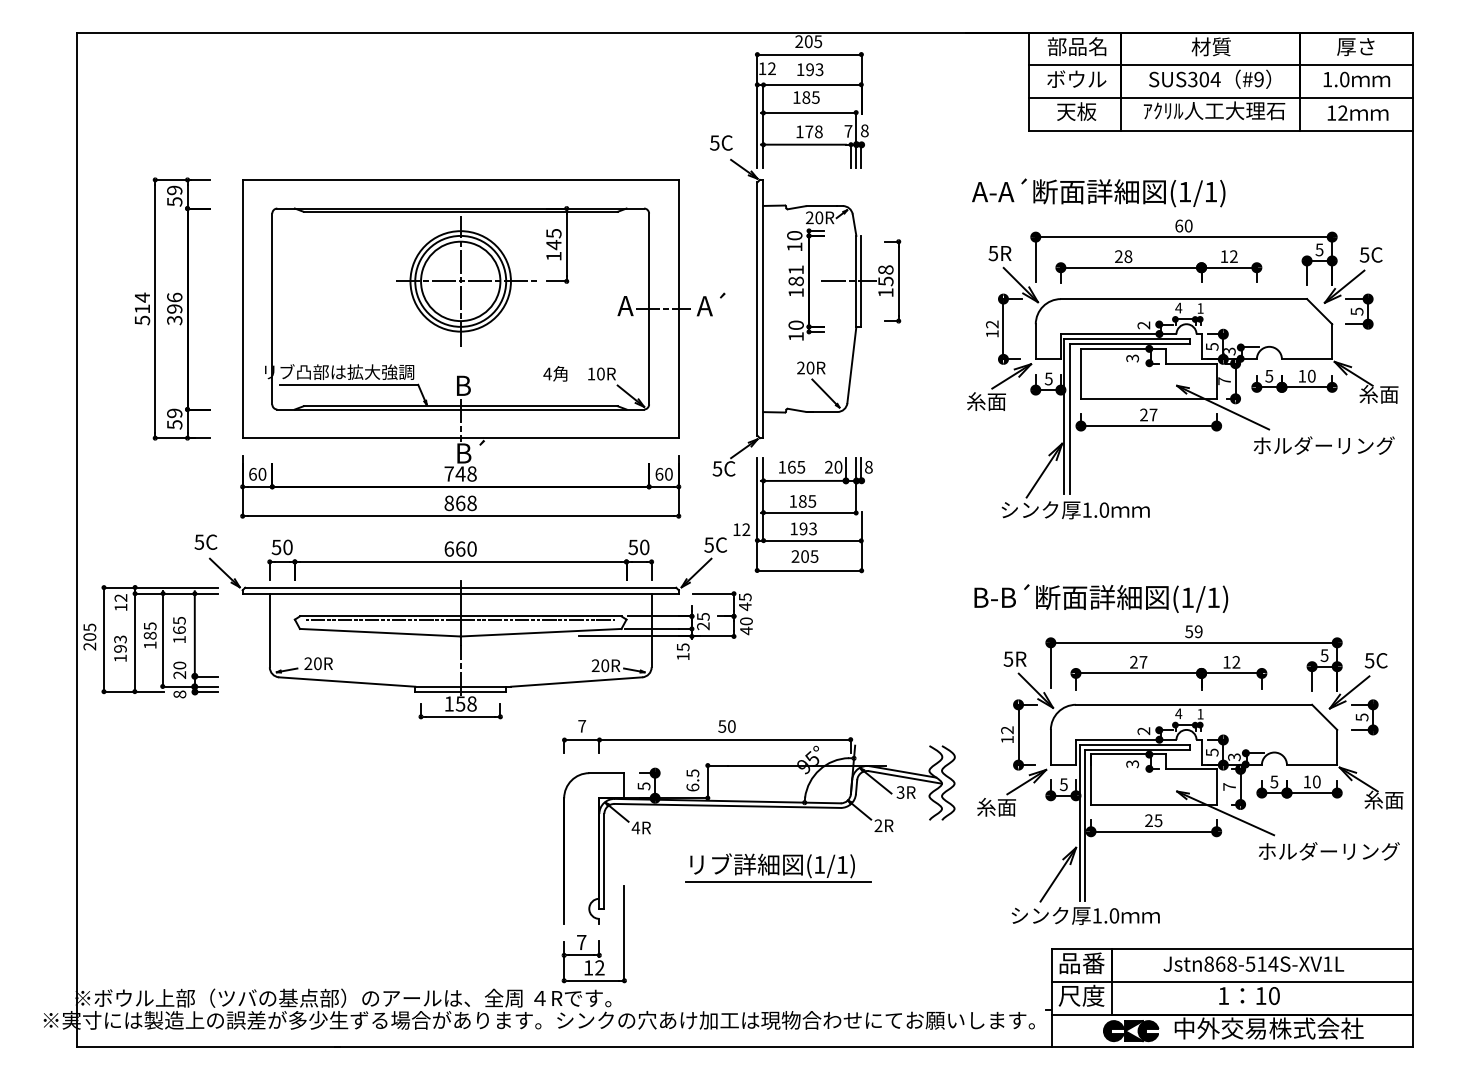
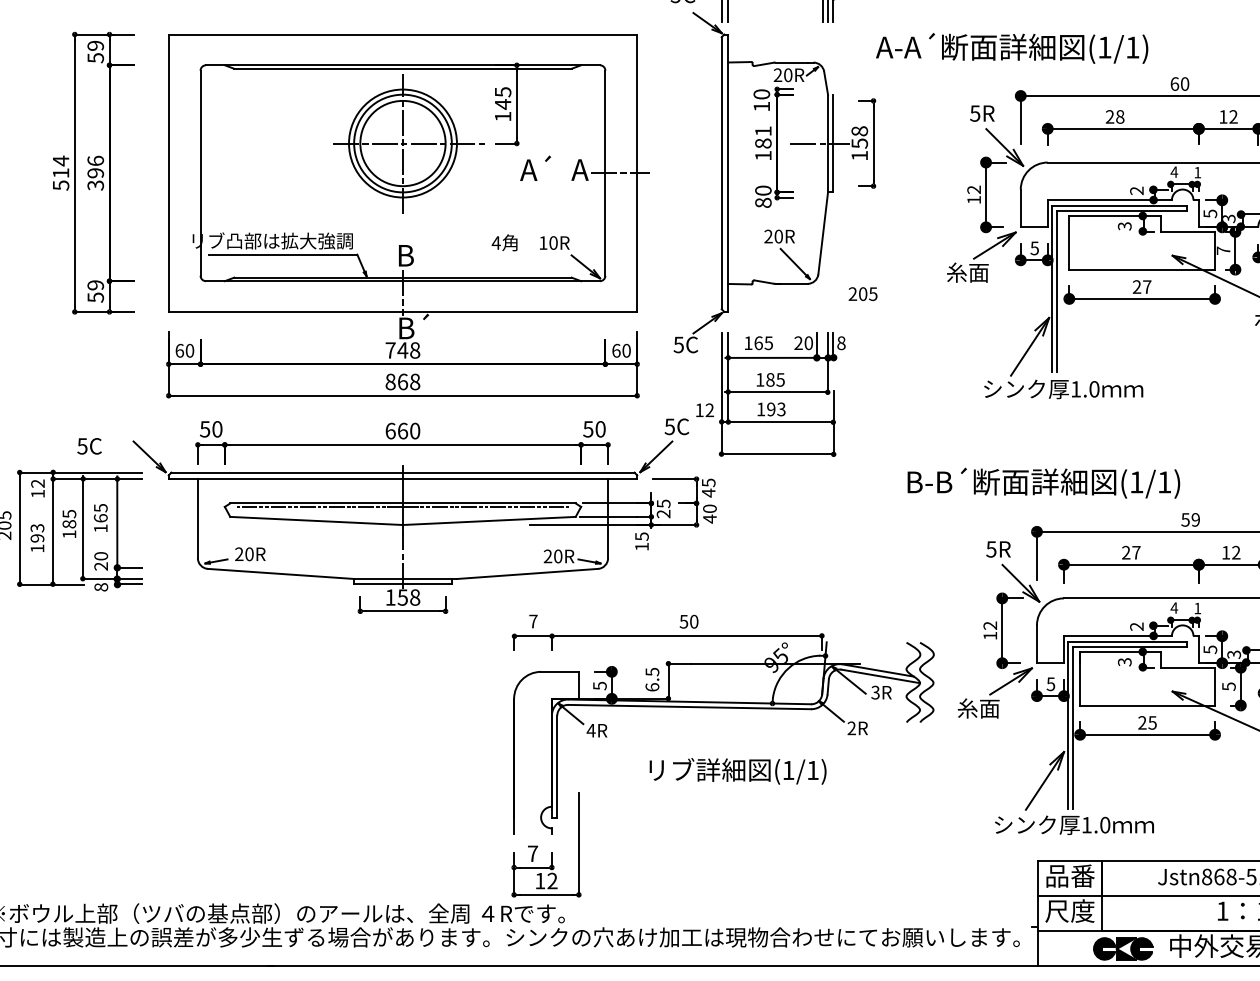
text: (1098, 192) -> (1011, 48), moved
text: (710, 304) -> (534, 168), moved
text: (795, 336) -> (762, 202), 10 -> 80
text: (205, 541) -> (89, 445), moved
text: (804, 556) -> (862, 294), moved
text: (1101, 598) -> (1044, 483), moved
text: (1229, 786) -> (1228, 686), 7 -> 5
line: (777, 881) -> (743, 788), removed

